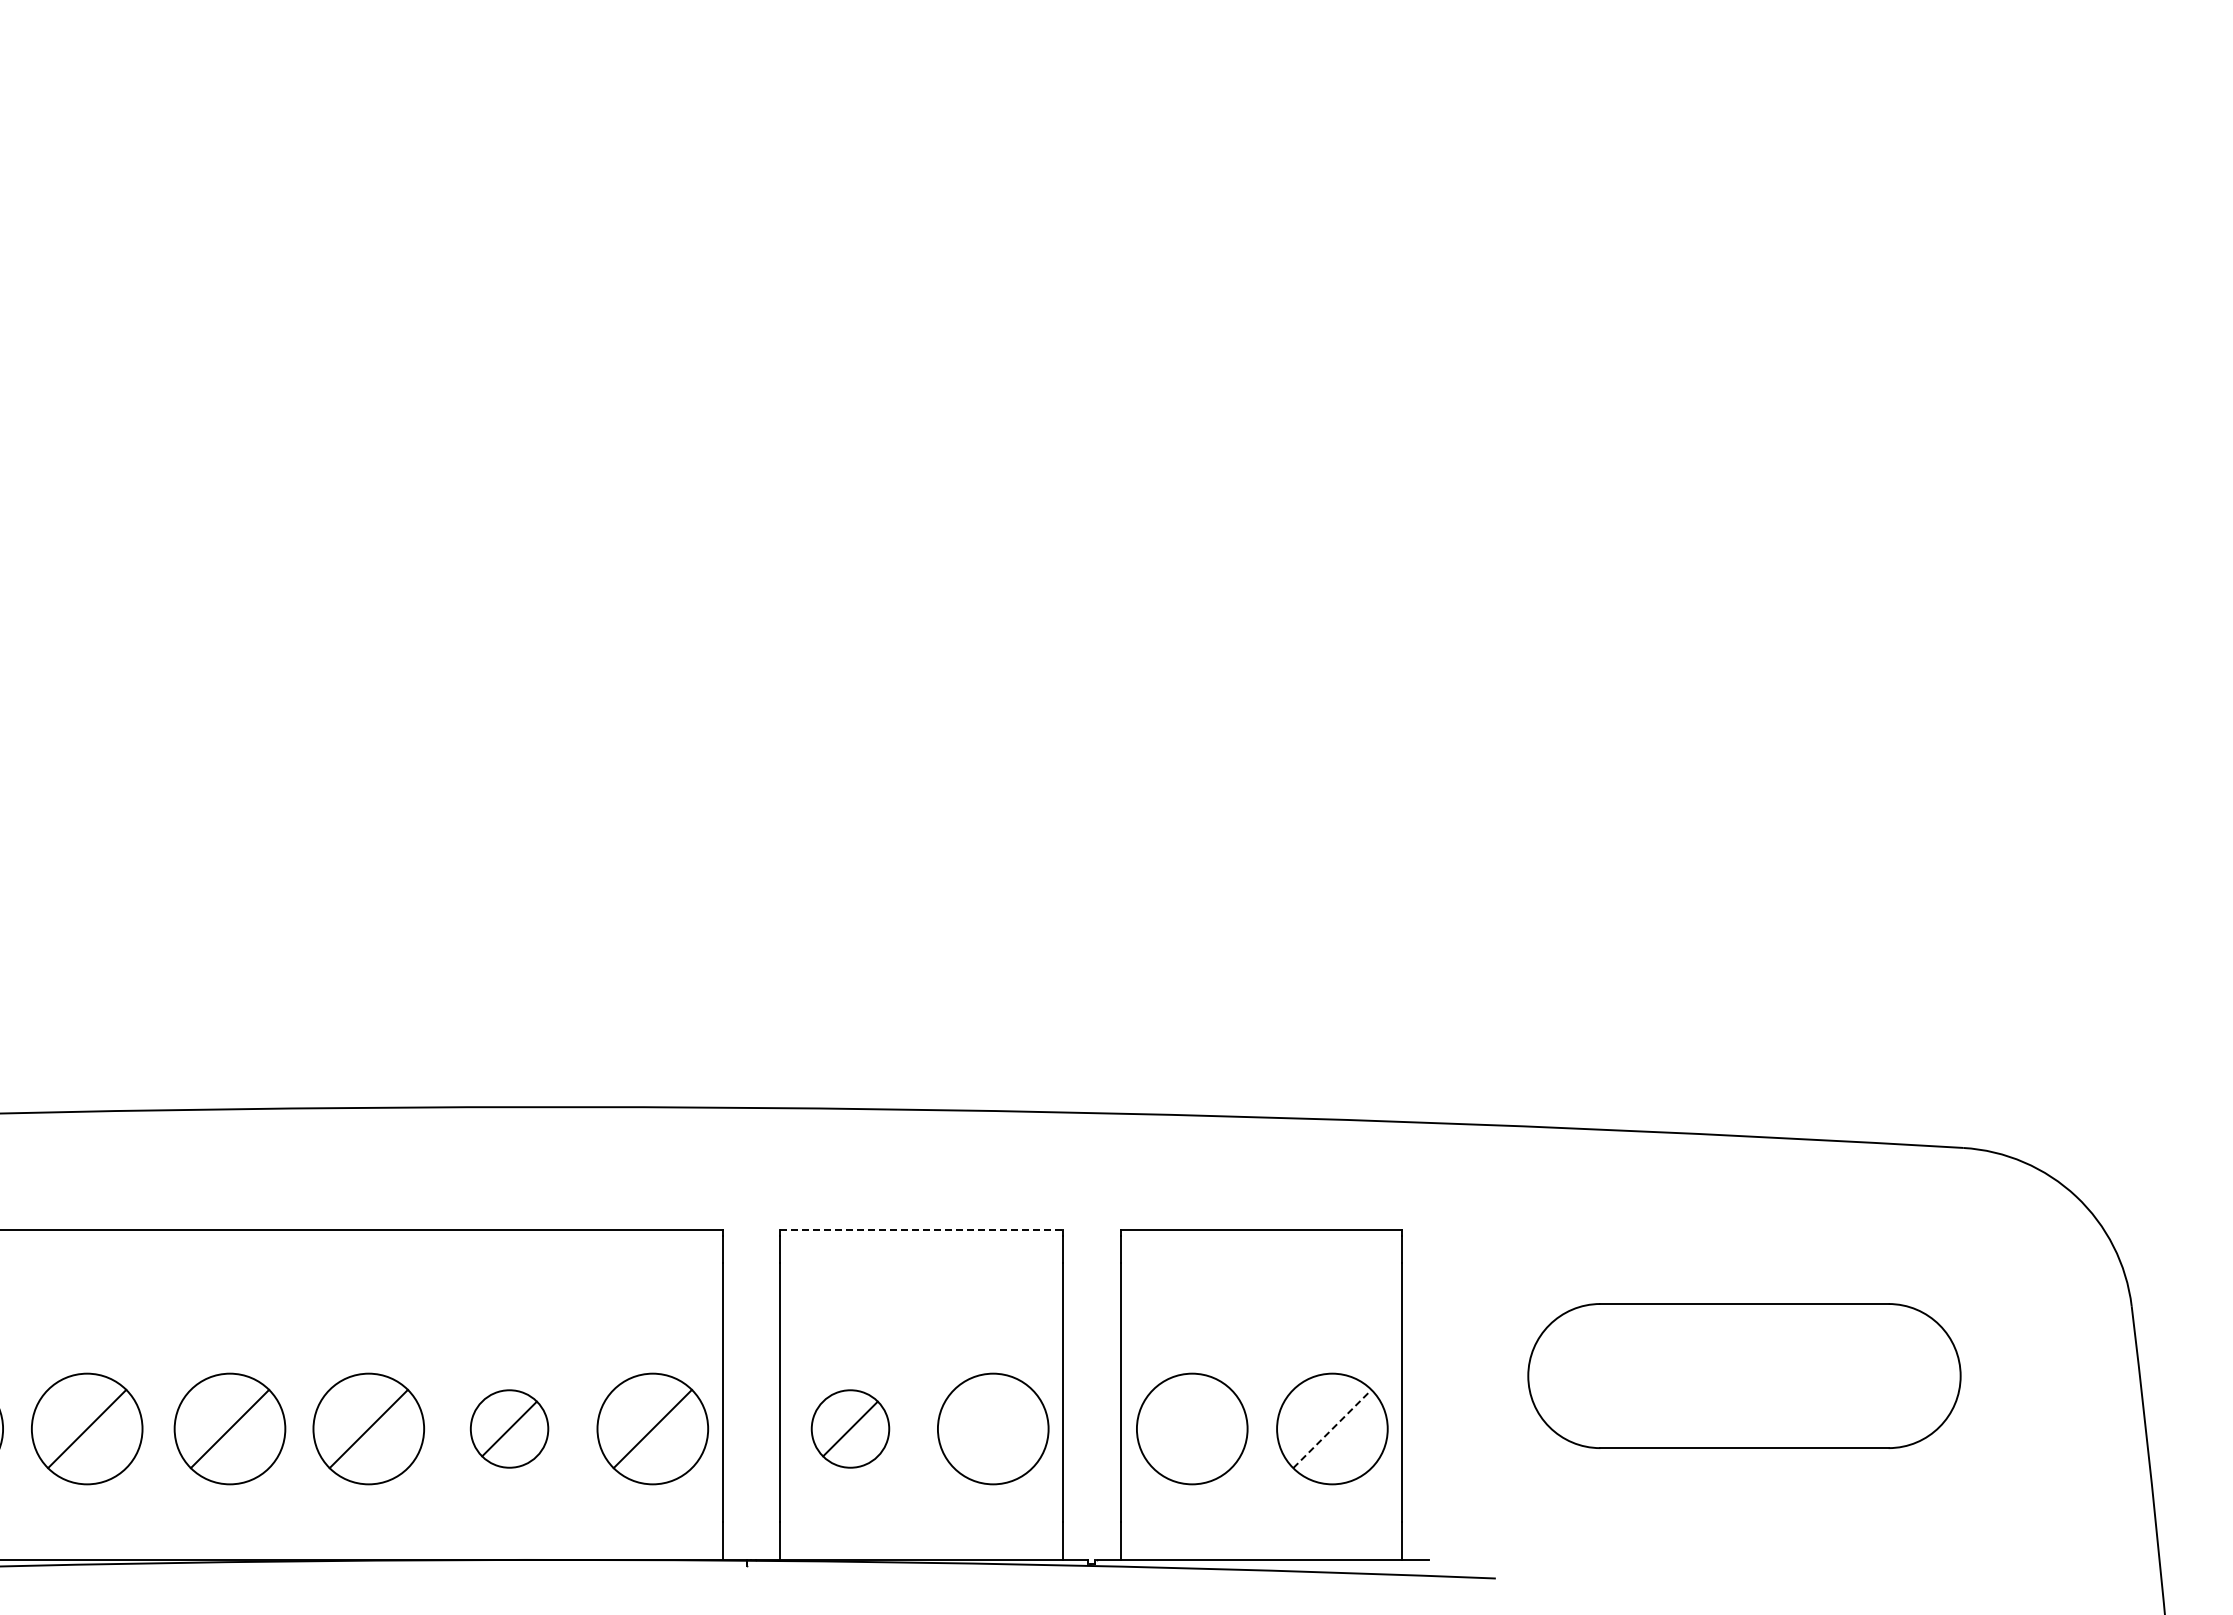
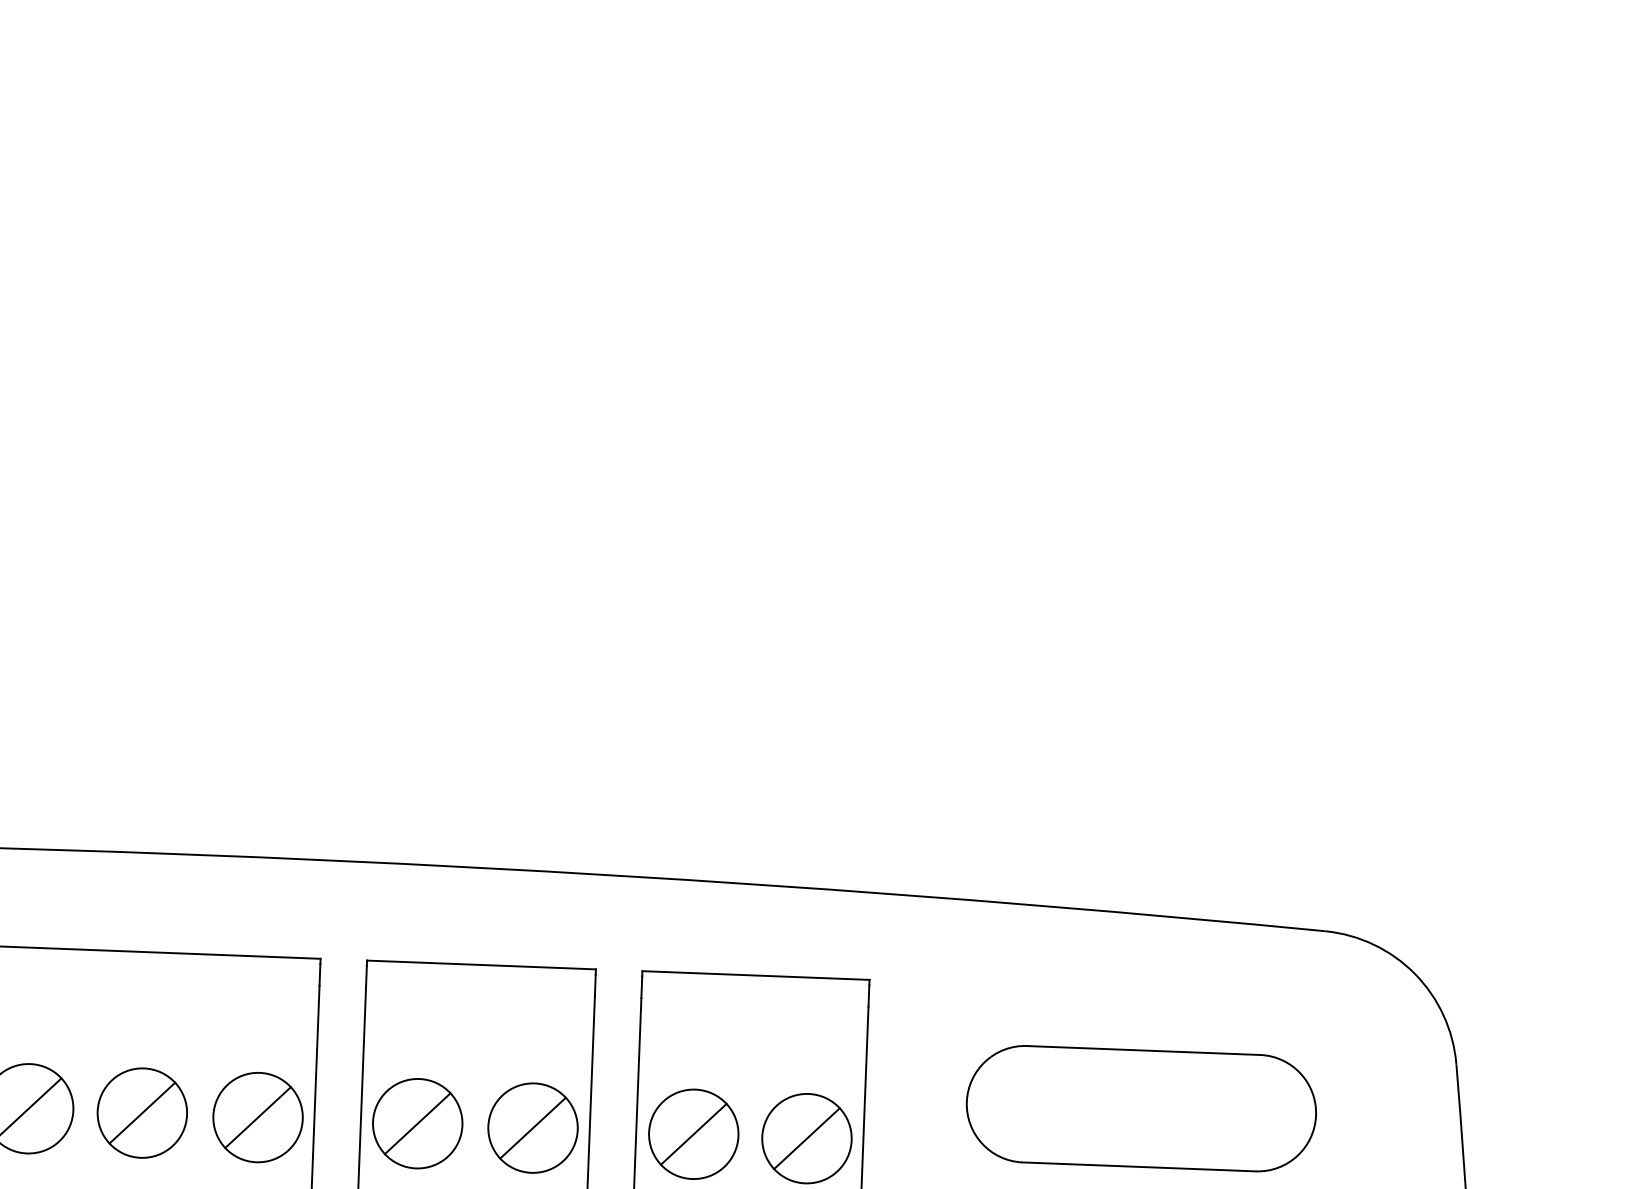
line: (921, 1229) -> (481, 964), dashed -> solid
part: (509, 1428) -> (142, 1112), size x1.43
part: (850, 1428) -> (417, 1123), size x1.43
line: (993, 1428) -> (533, 1127), added
line: (1192, 1428) -> (693, 1133), added
line: (1332, 1428) -> (807, 1138), dashed -> solid

